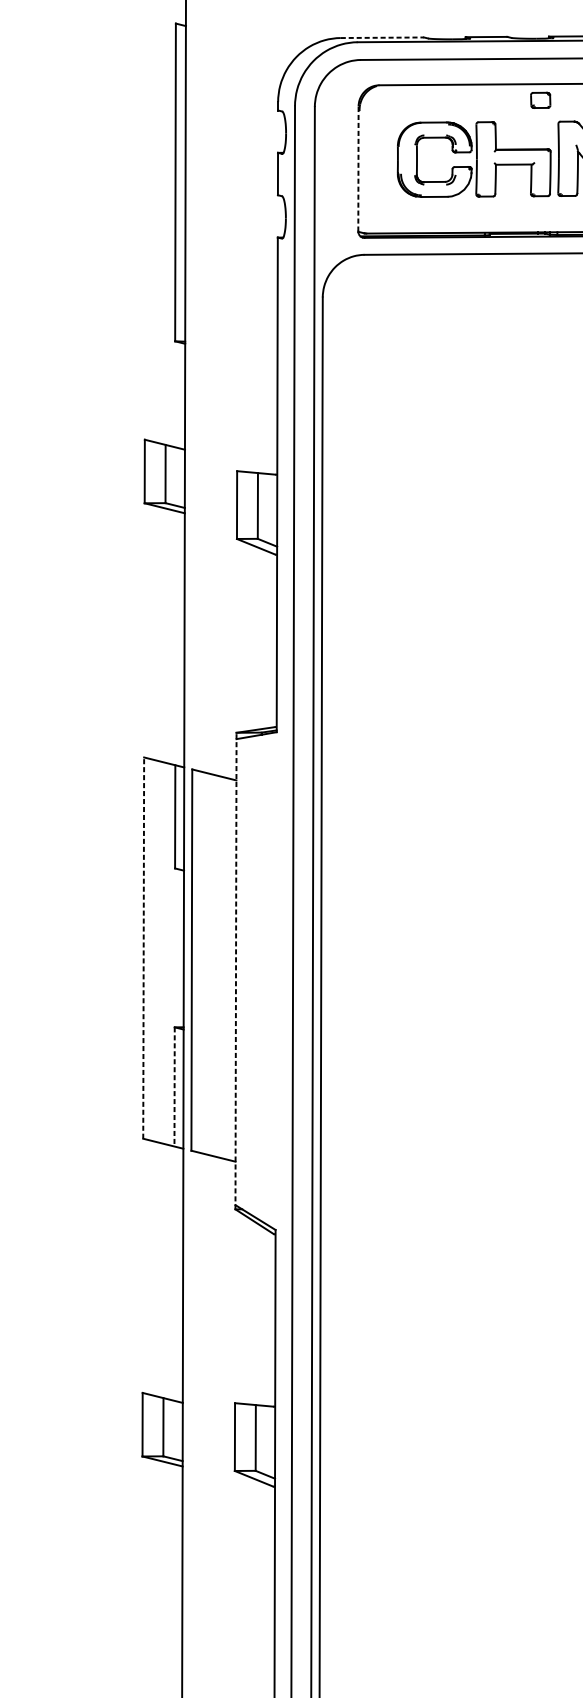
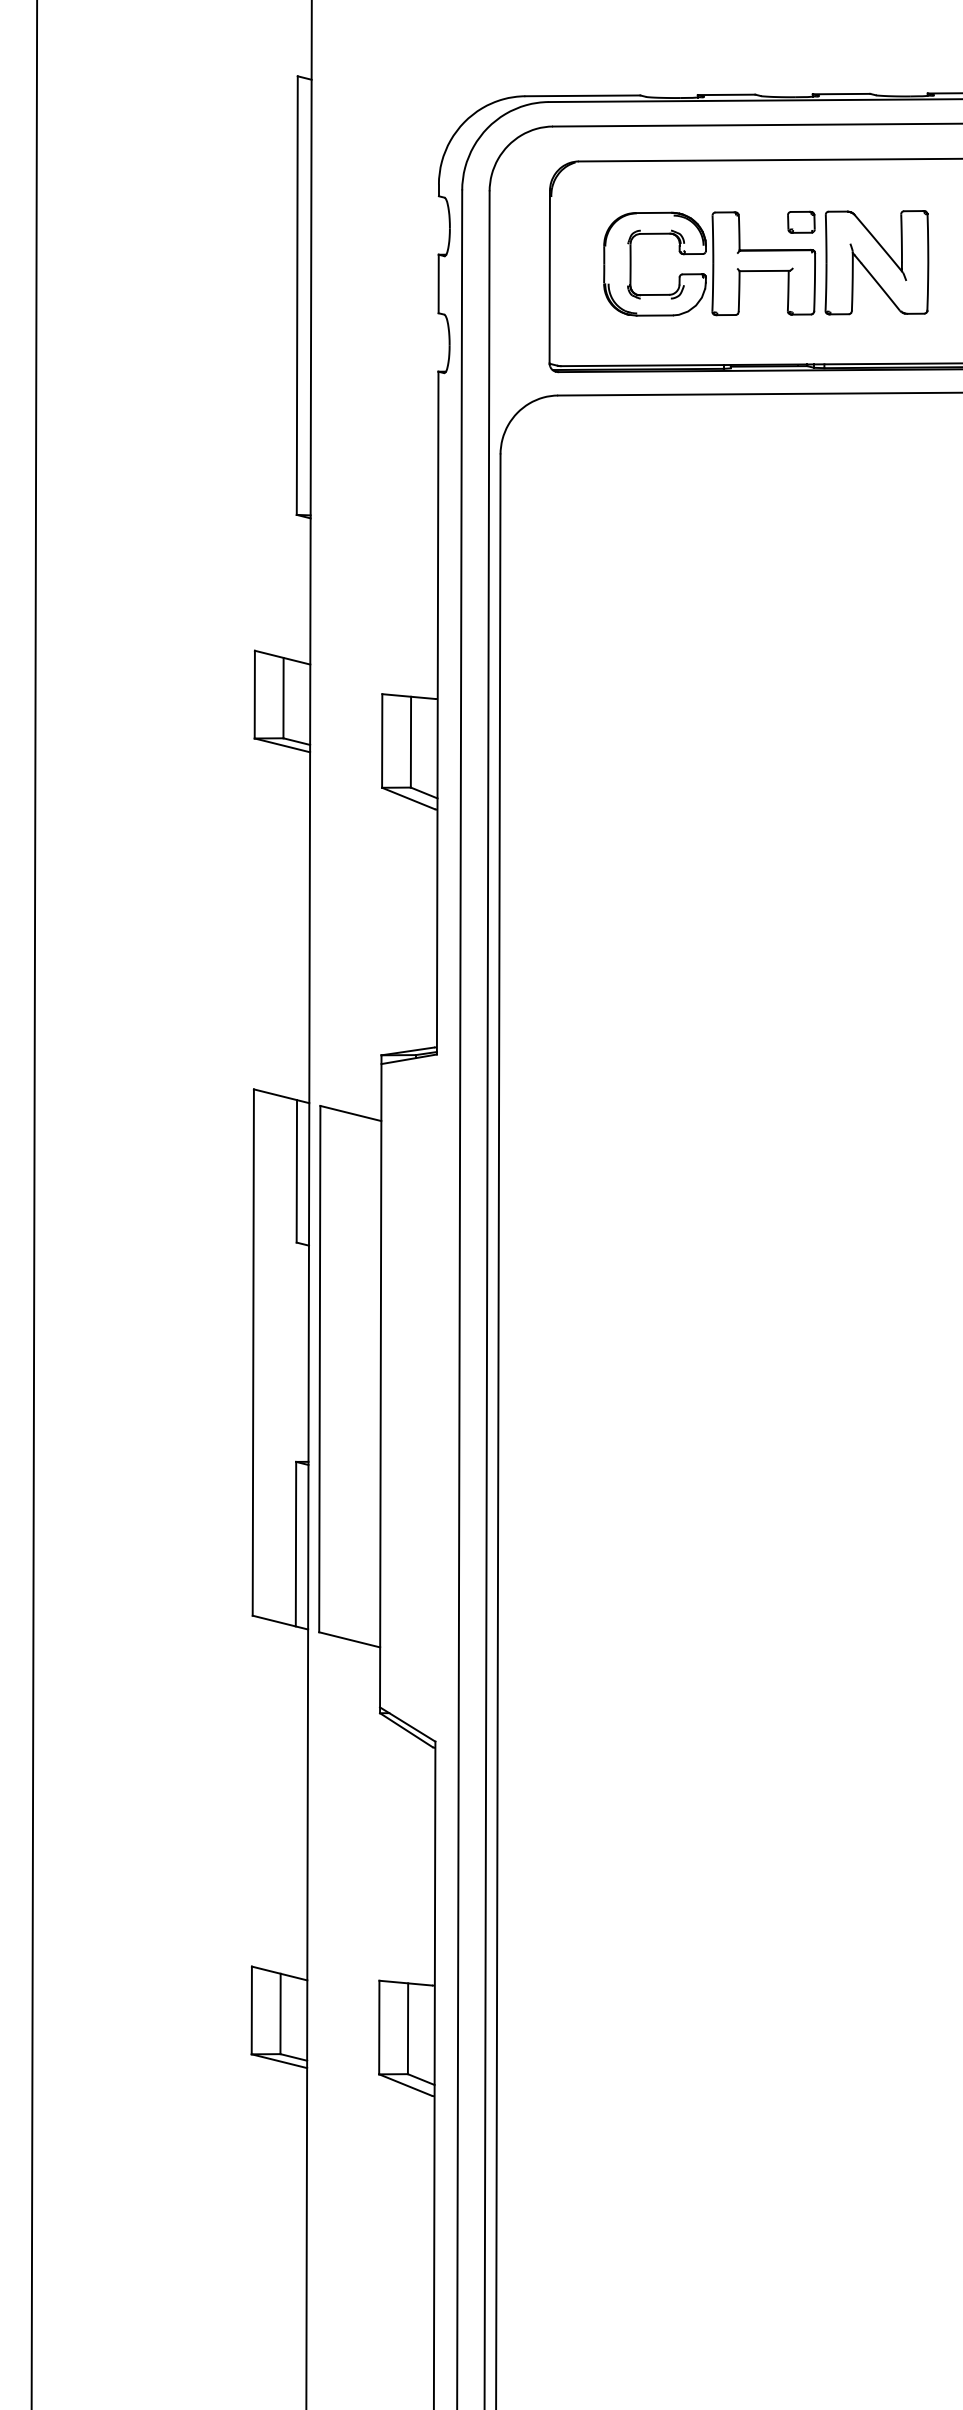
line: (382, 37) -> (582, 95), dashed -> solid
part: (540, 99) -> (801, 221), moved
line: (358, 168) -> (549, 276), dashed -> solid
line: (143, 948) -> (253, 1352), dashed -> solid
line: (235, 971) -> (380, 1384), dashed -> solid
line: (174, 1087) -> (296, 1544), dashed -> solid

